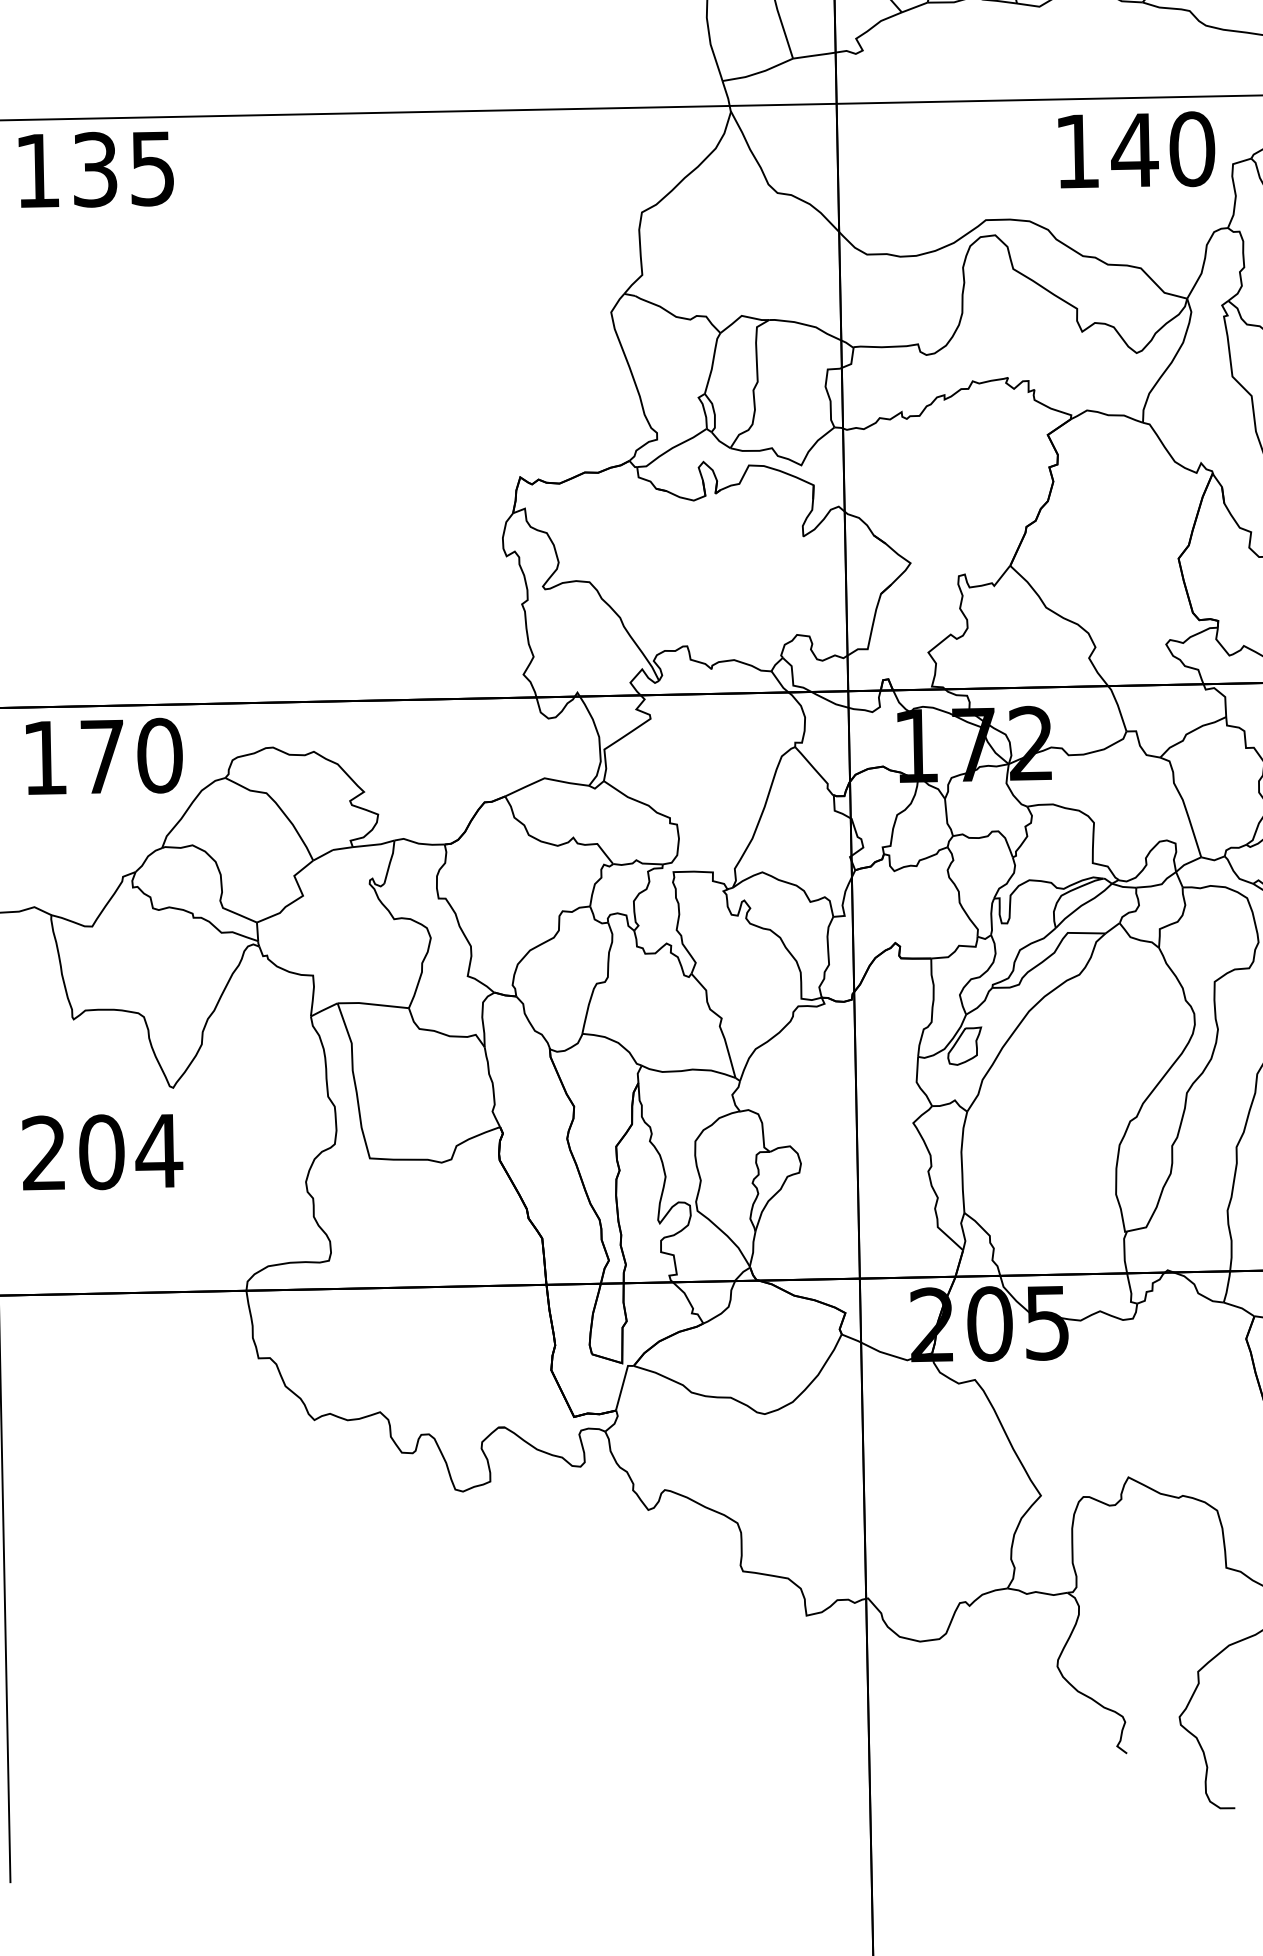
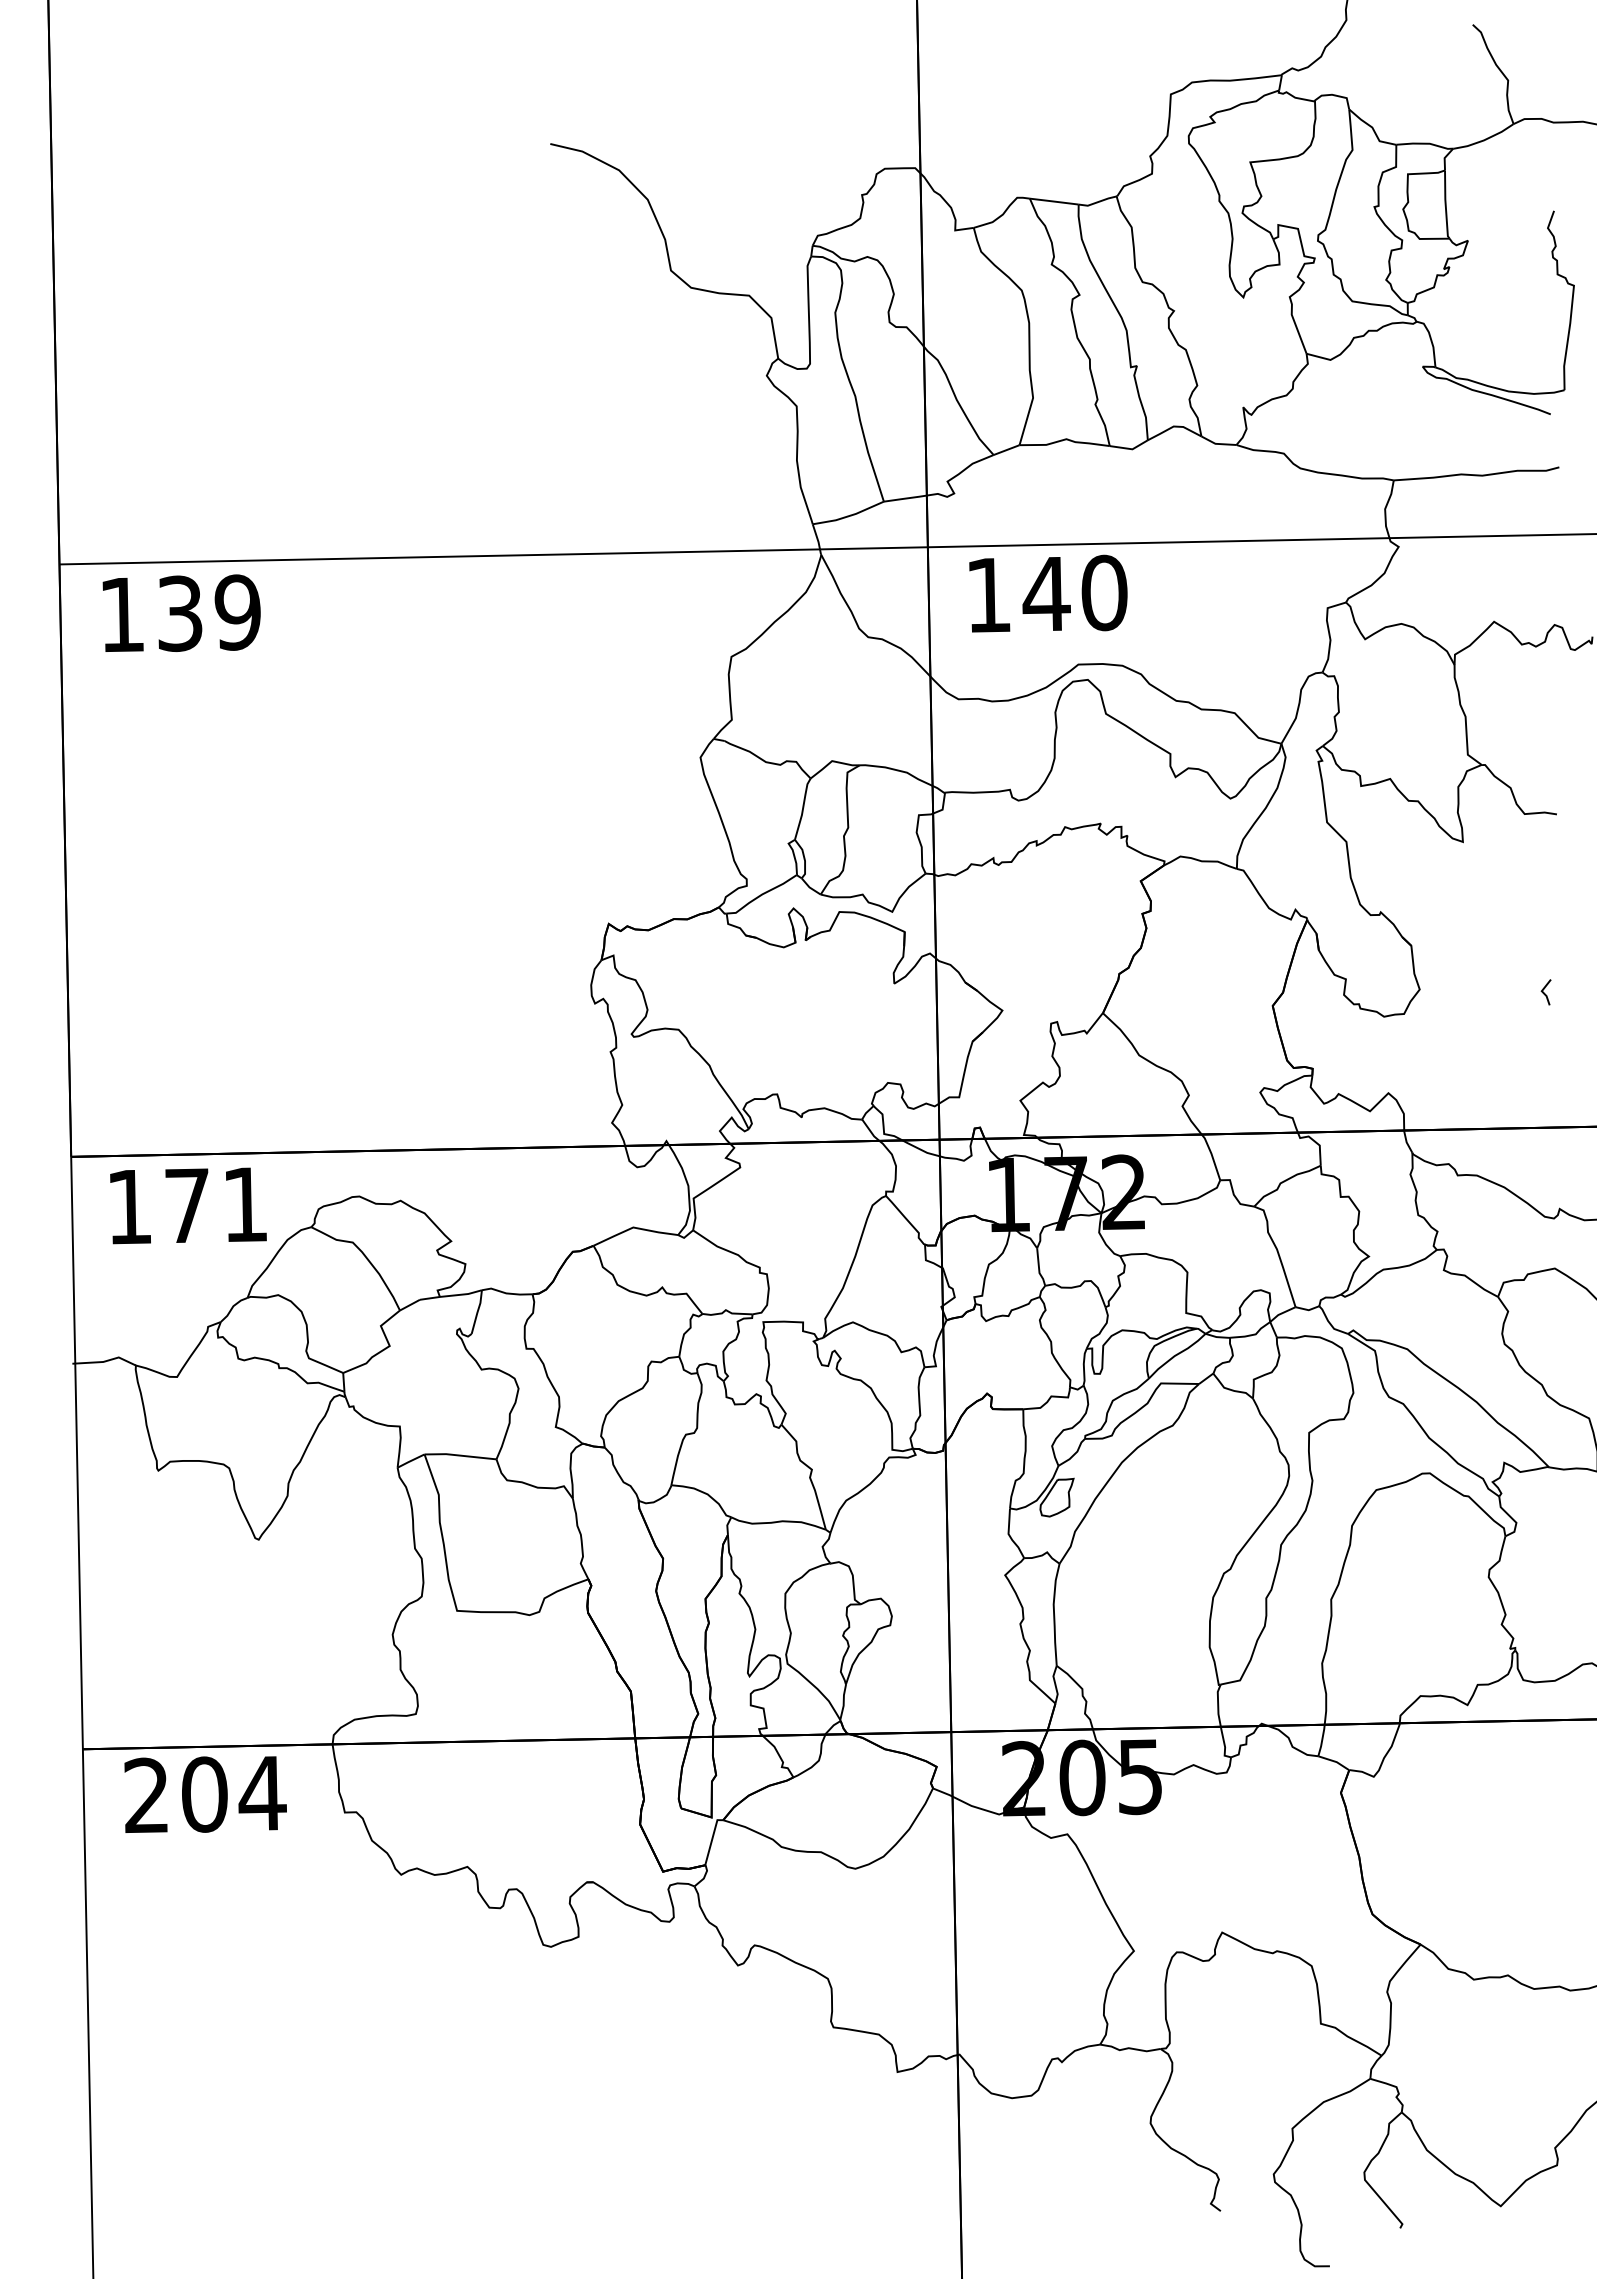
text: (1136, 149) -> (1048, 593), moved
text: (152, 168) -> (237, 612), 135 -> 139
text: (160, 755) -> (245, 1204), 170 -> 171
text: (102, 1152) -> (205, 1794), moved

